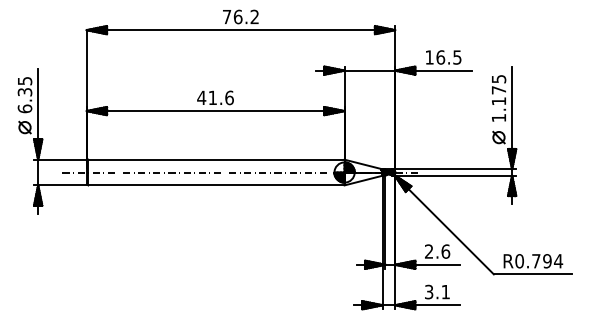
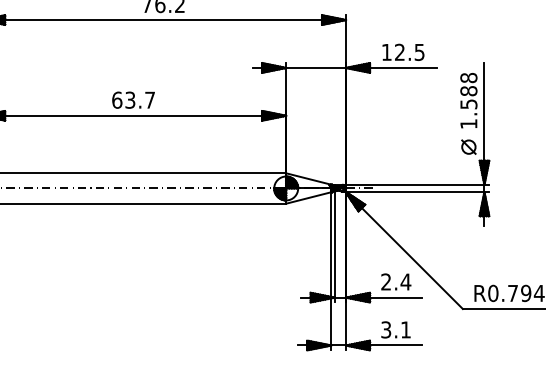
text: (440, 57) -> (399, 52), 16.5 -> 12.5
text: (498, 89) -> (468, 90), 1.175 -> 1.588
text: (215, 97) -> (133, 99), 41.6 -> 63.7
text: (445, 251) -> (405, 281), 2.6 -> 2.4

